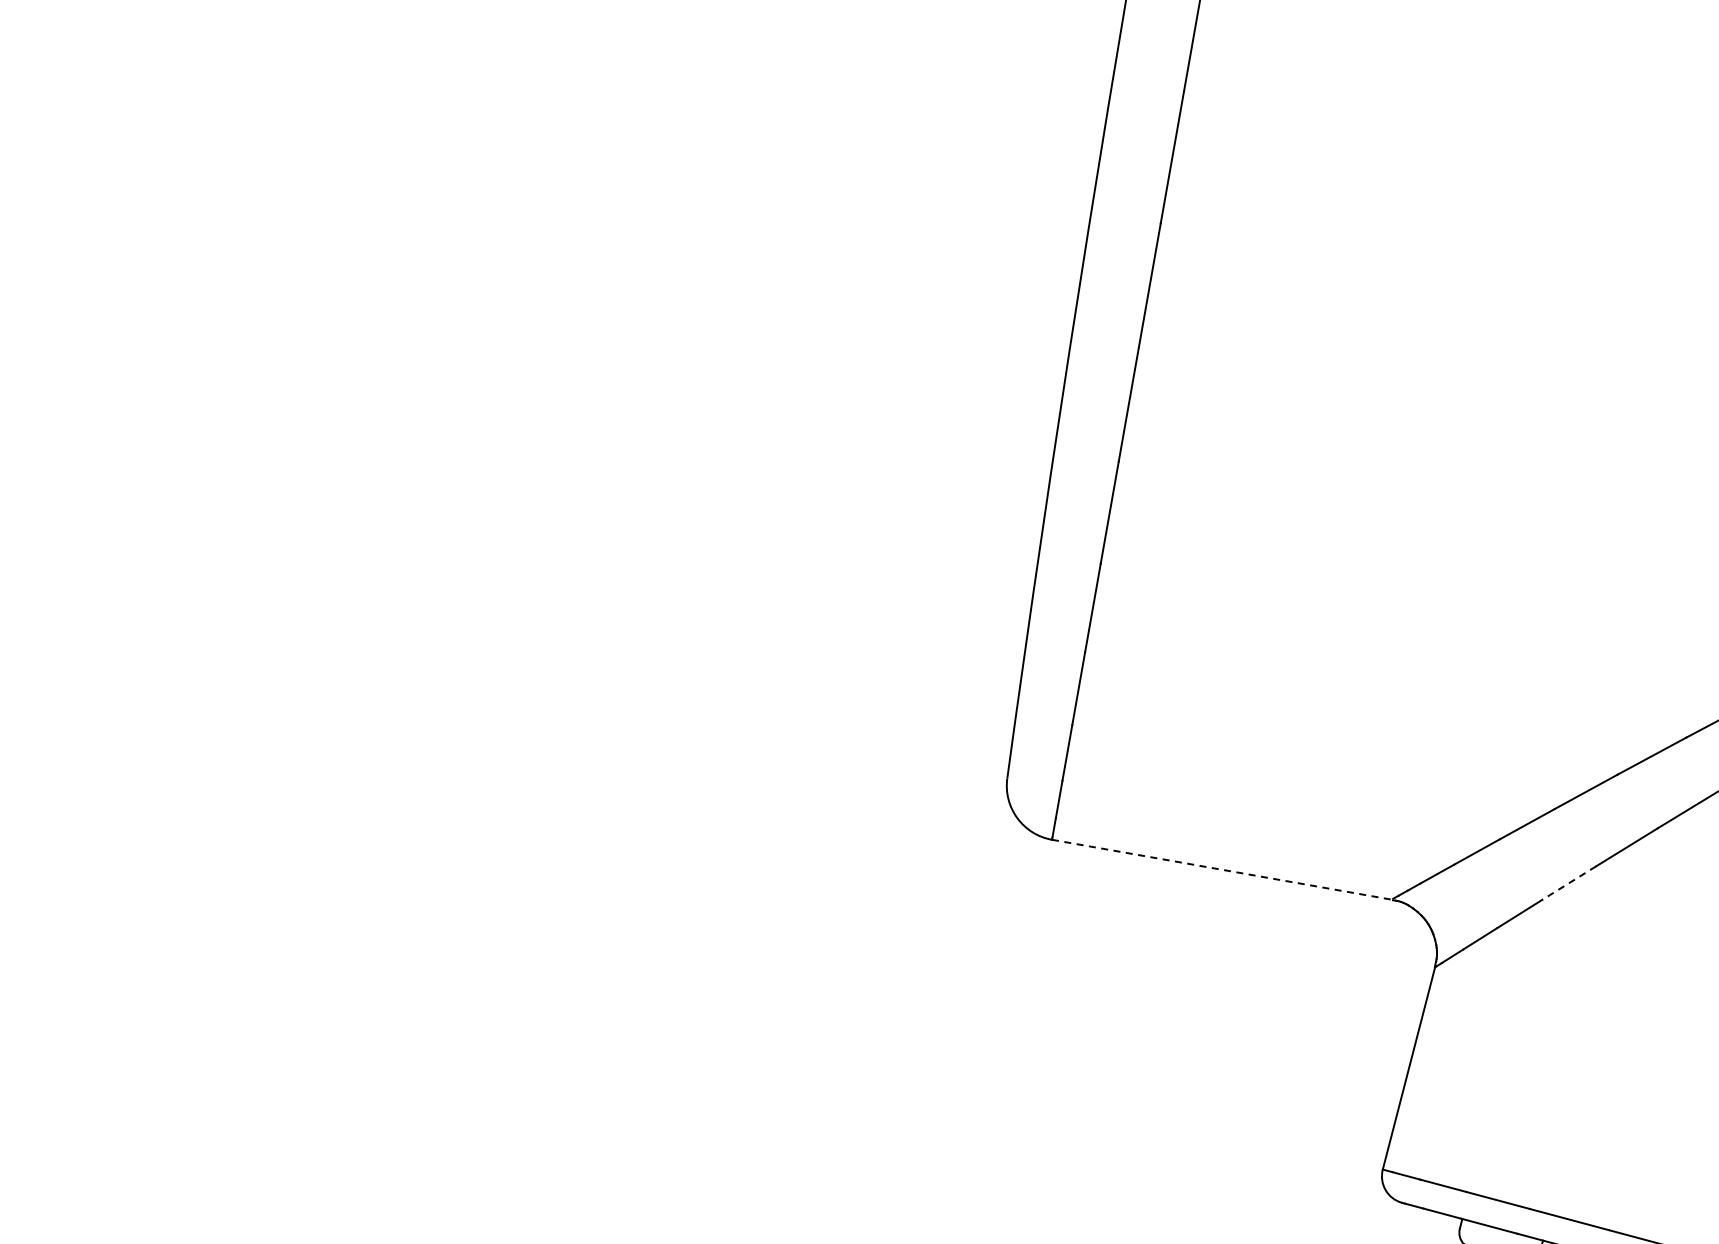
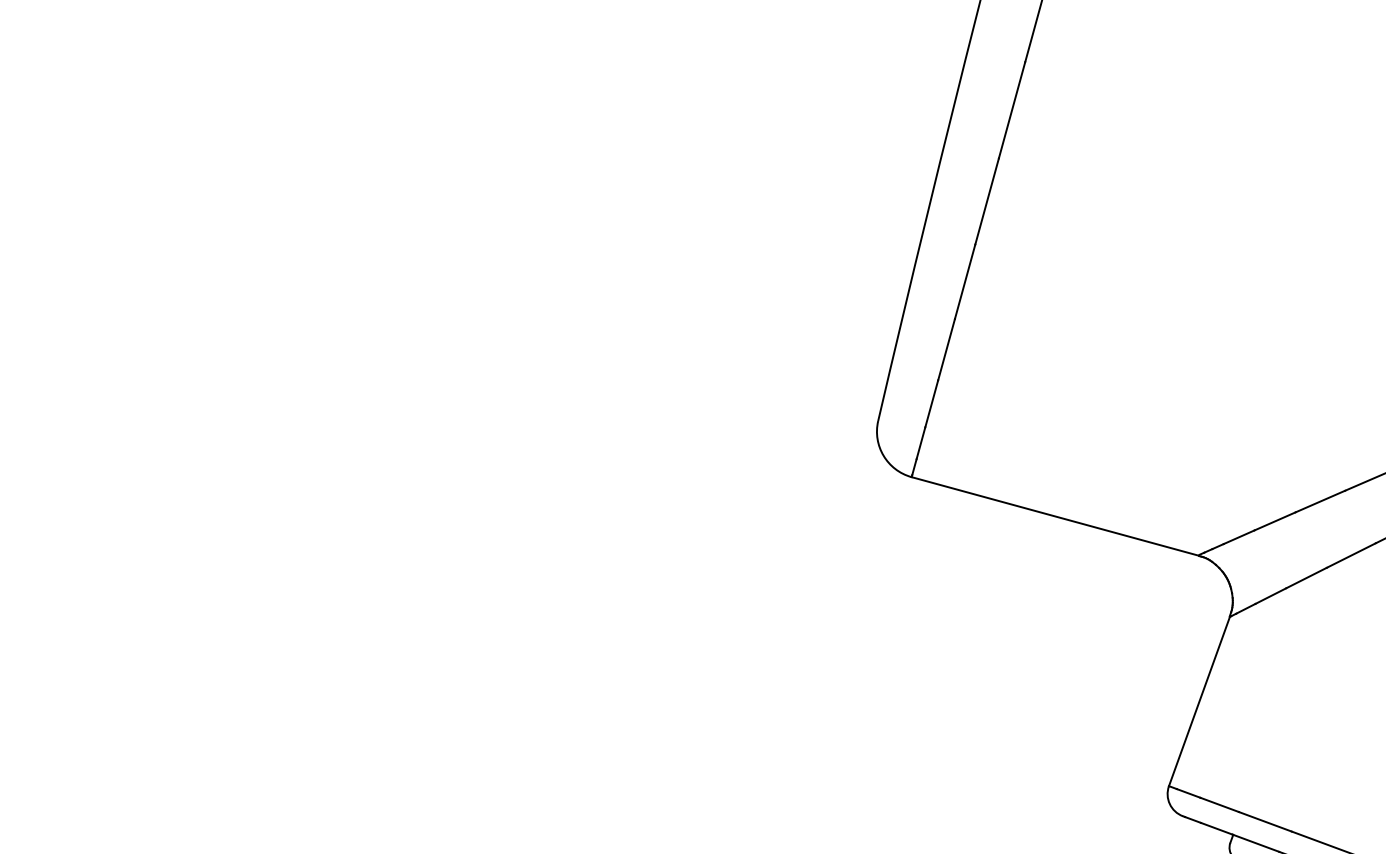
line: (1223, 869) -> (1056, 516), dashed -> solid
line: (1569, 883) -> (1351, 555), dashed -> solid

